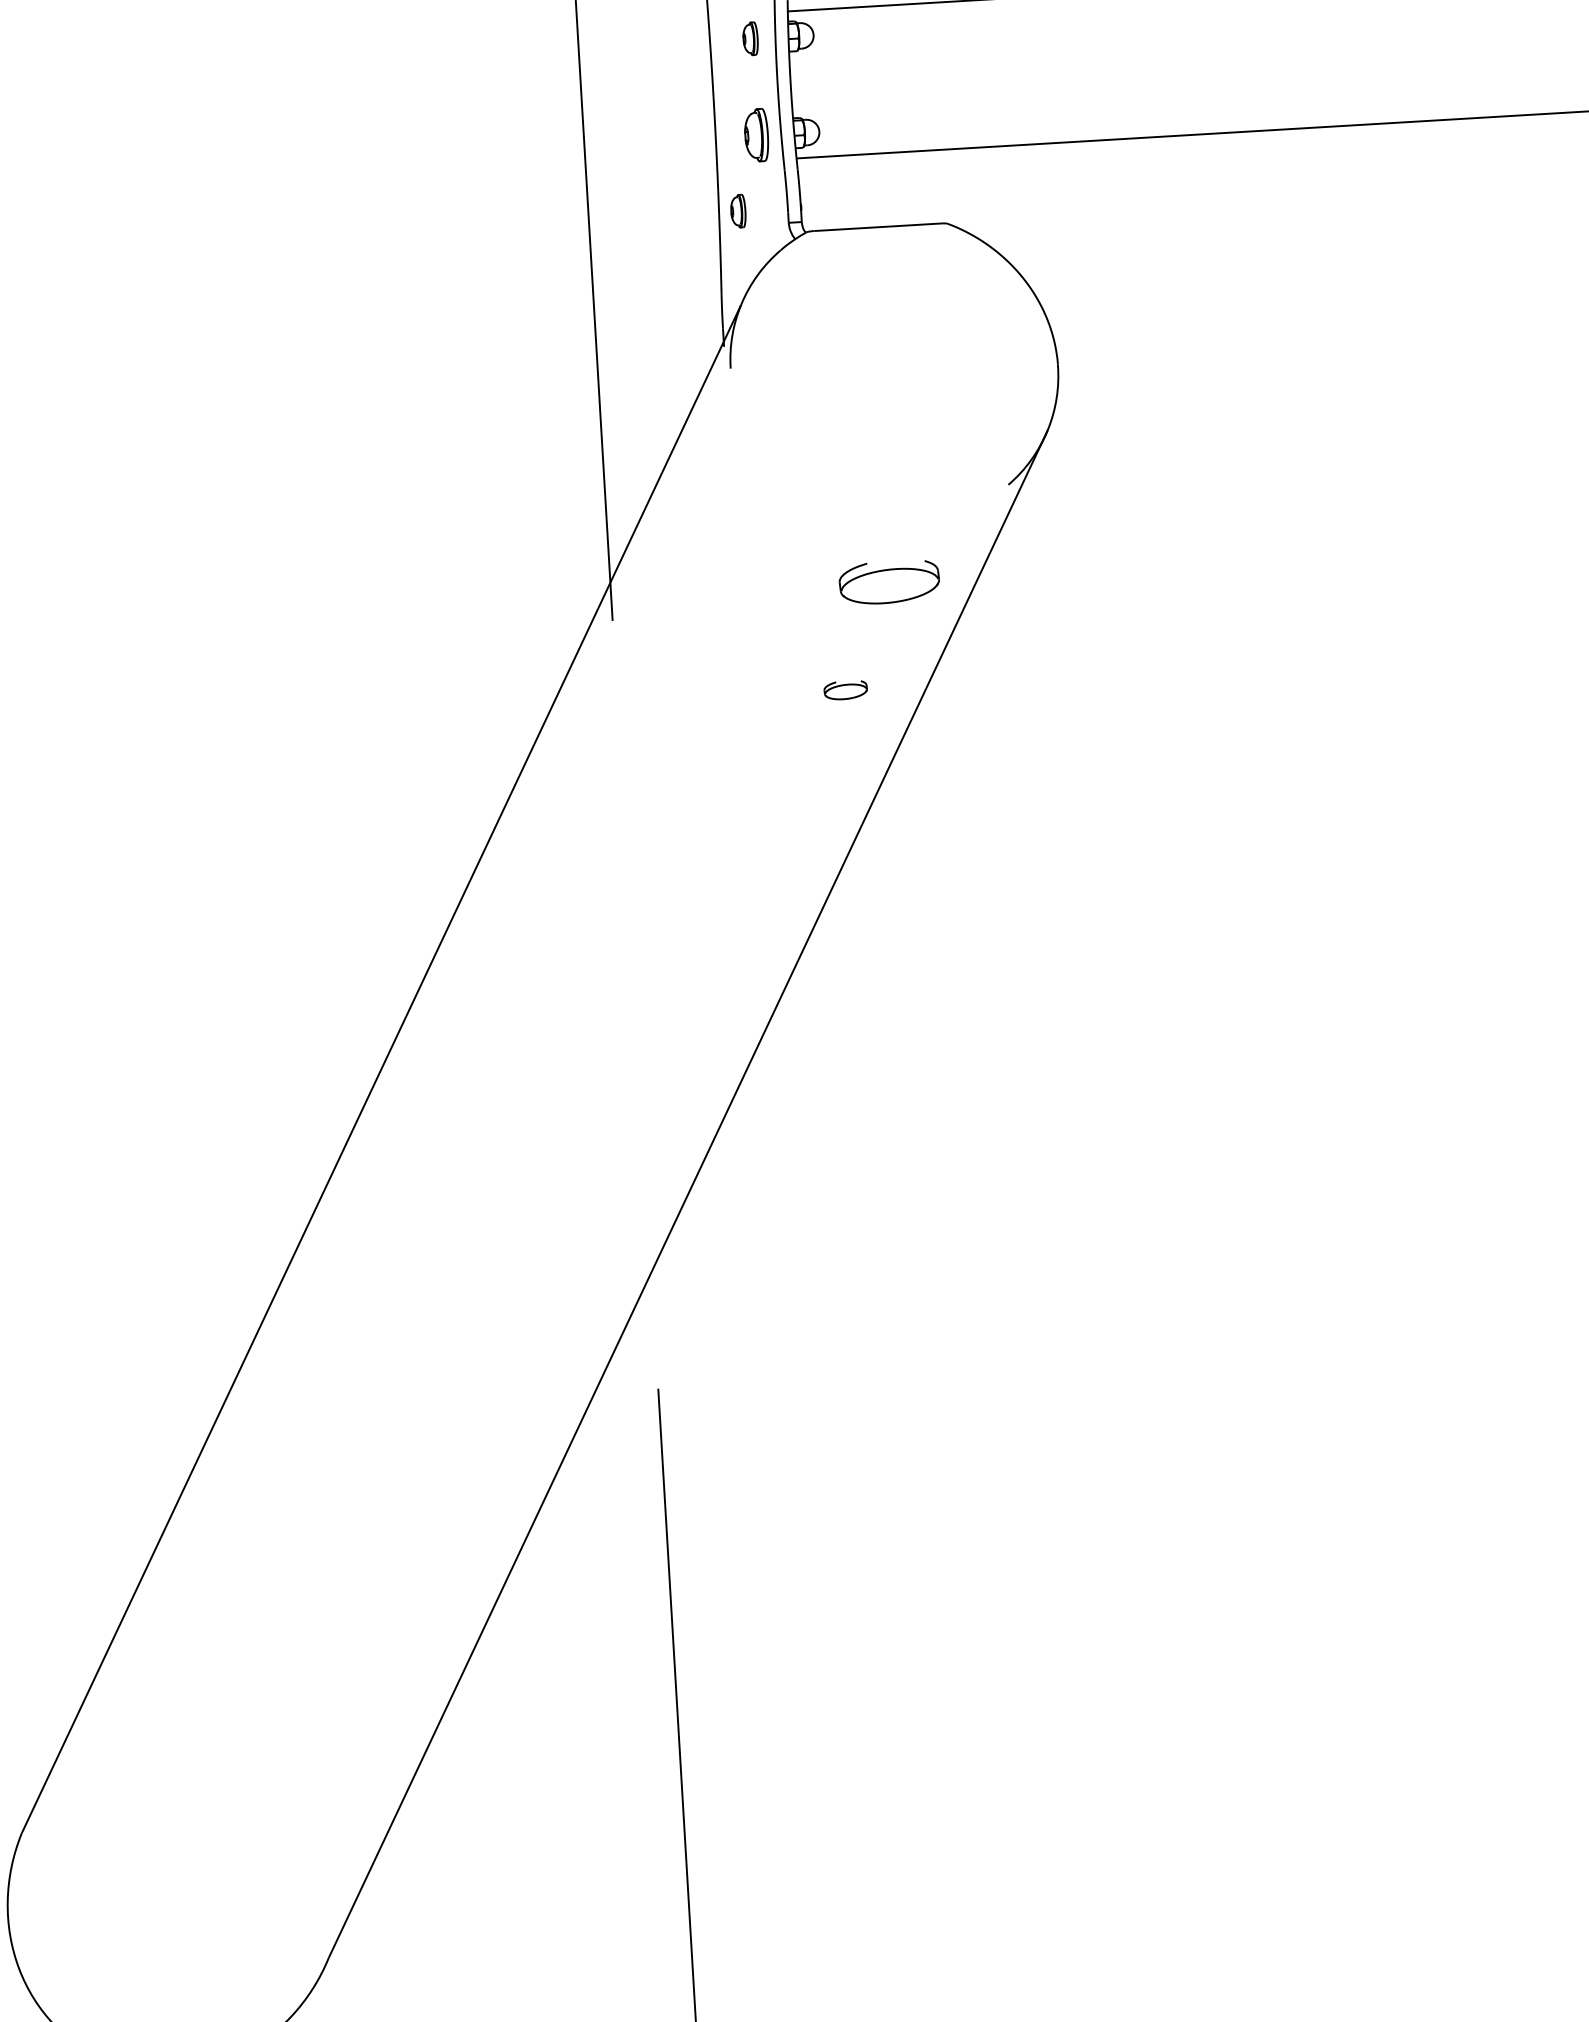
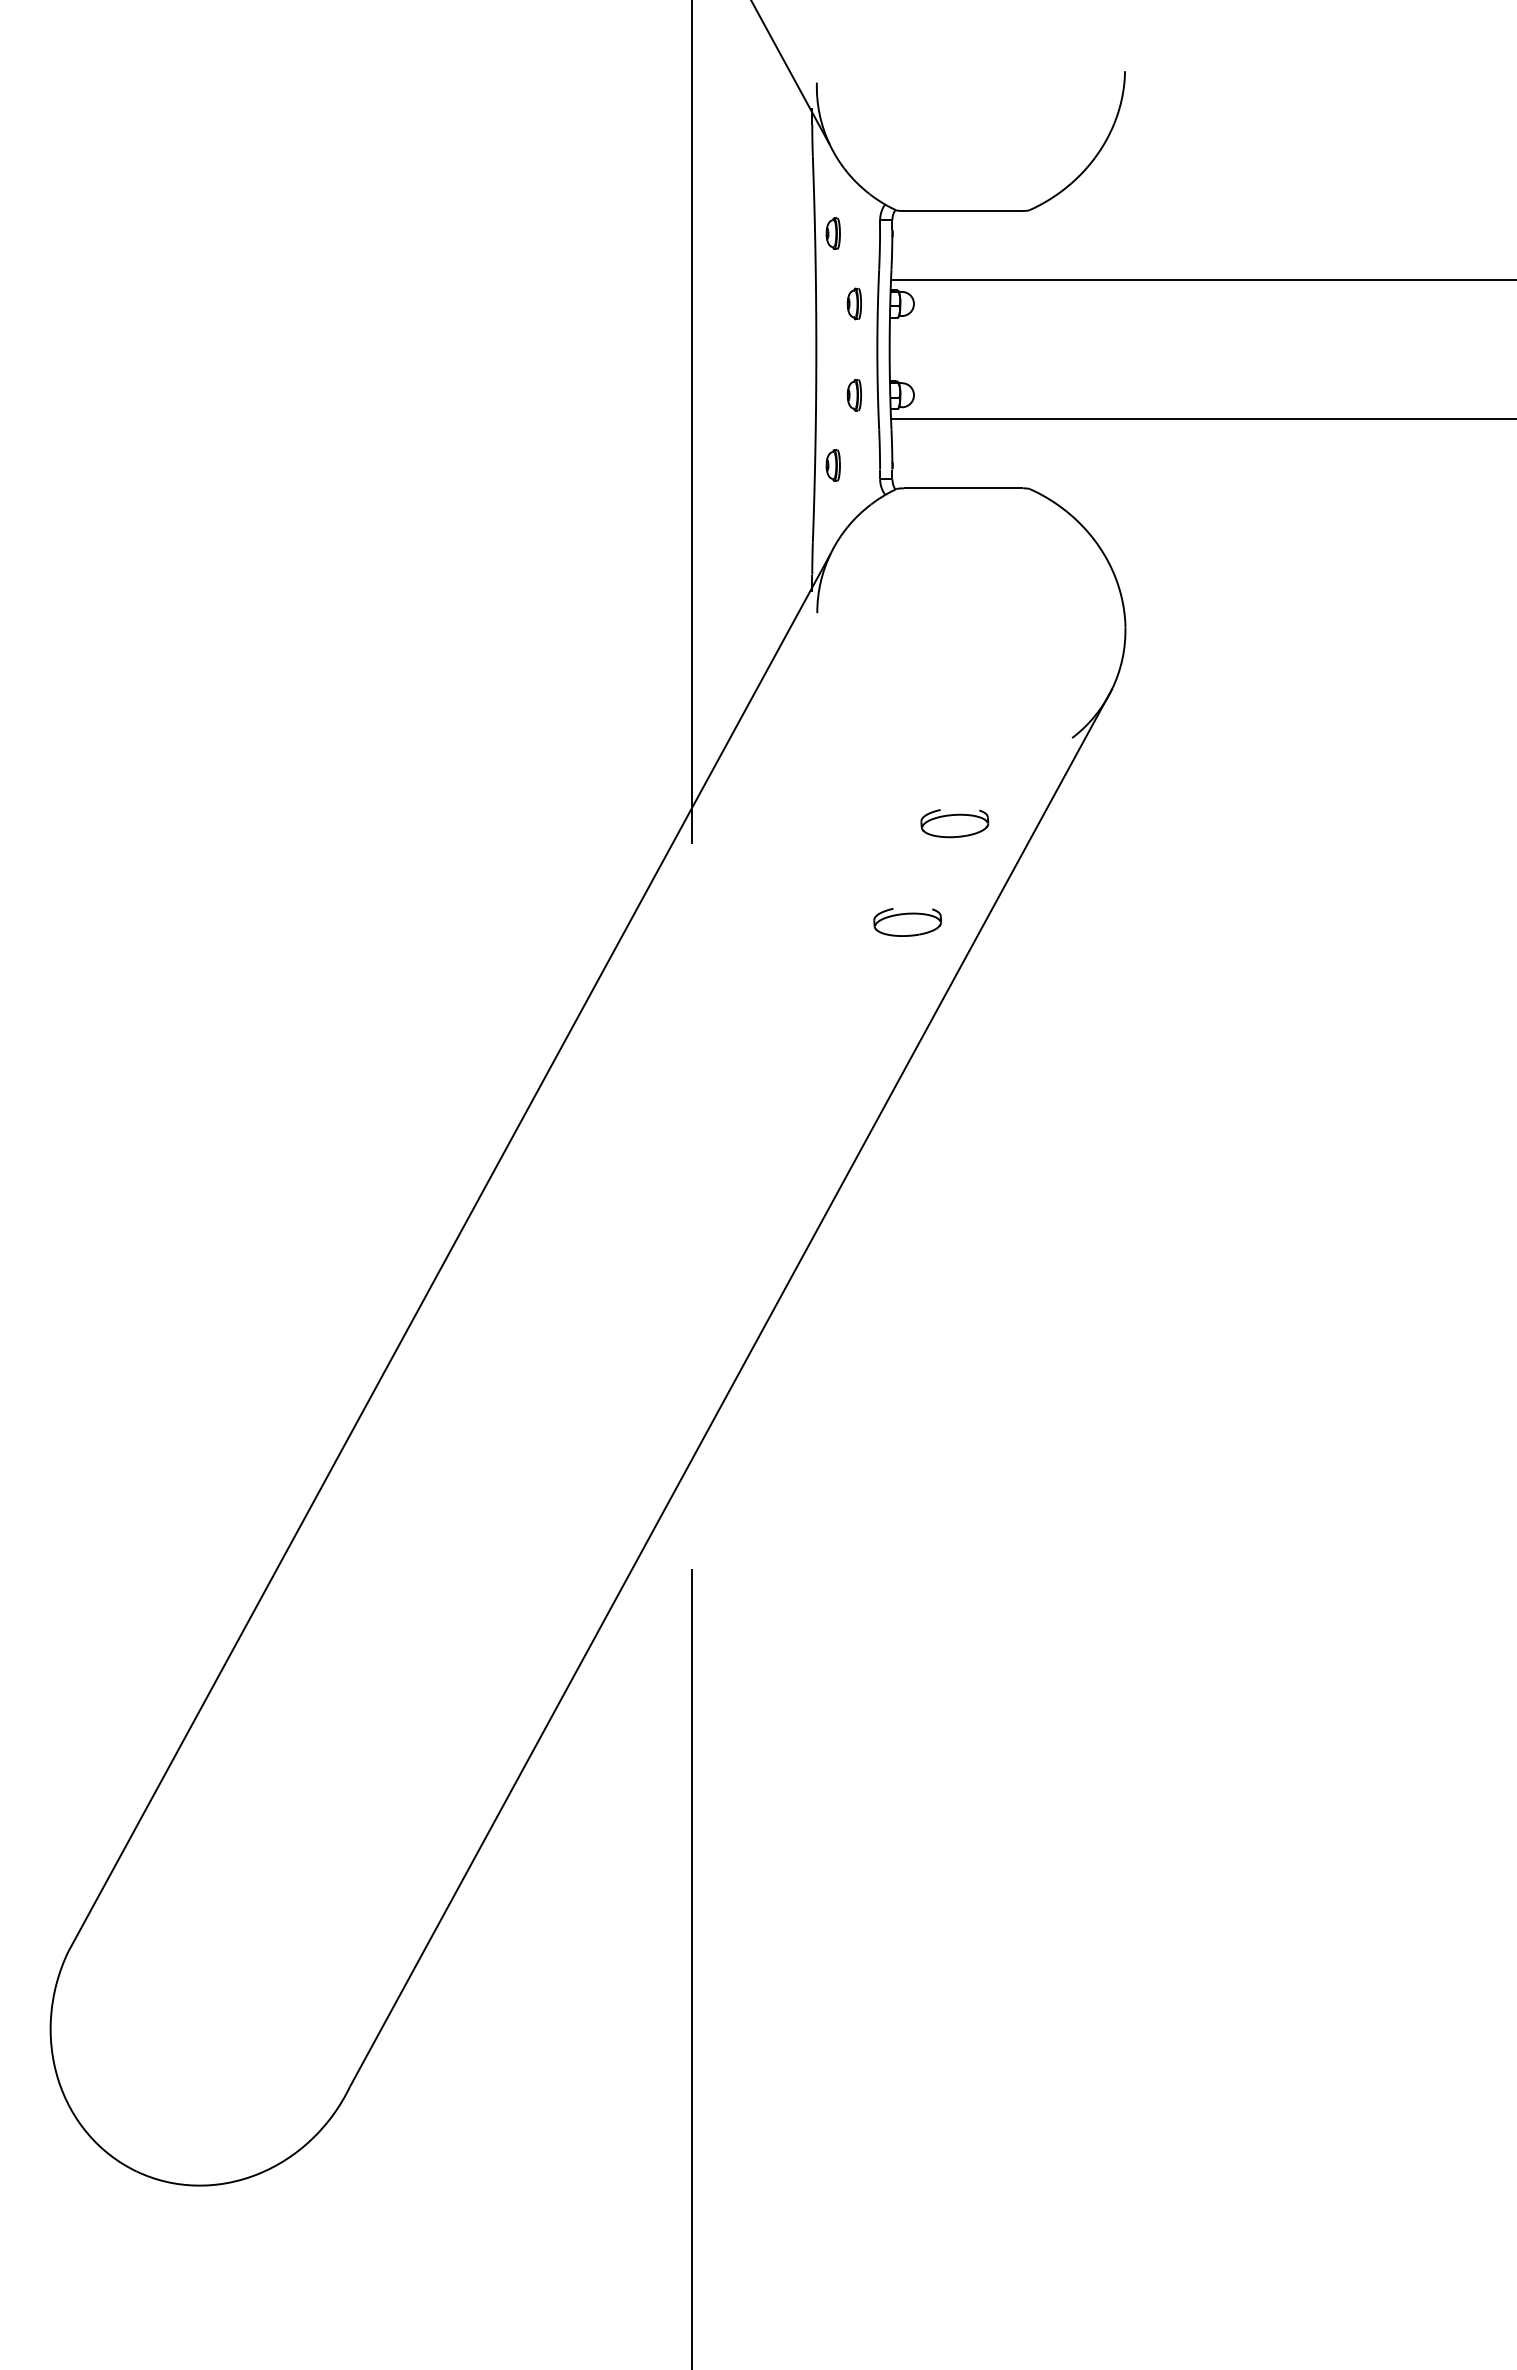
part: (755, 135) -> (853, 395), size x0.62
part: (889, 582) -> (954, 823), size x0.71
part: (845, 690) -> (907, 922), size x1.67

